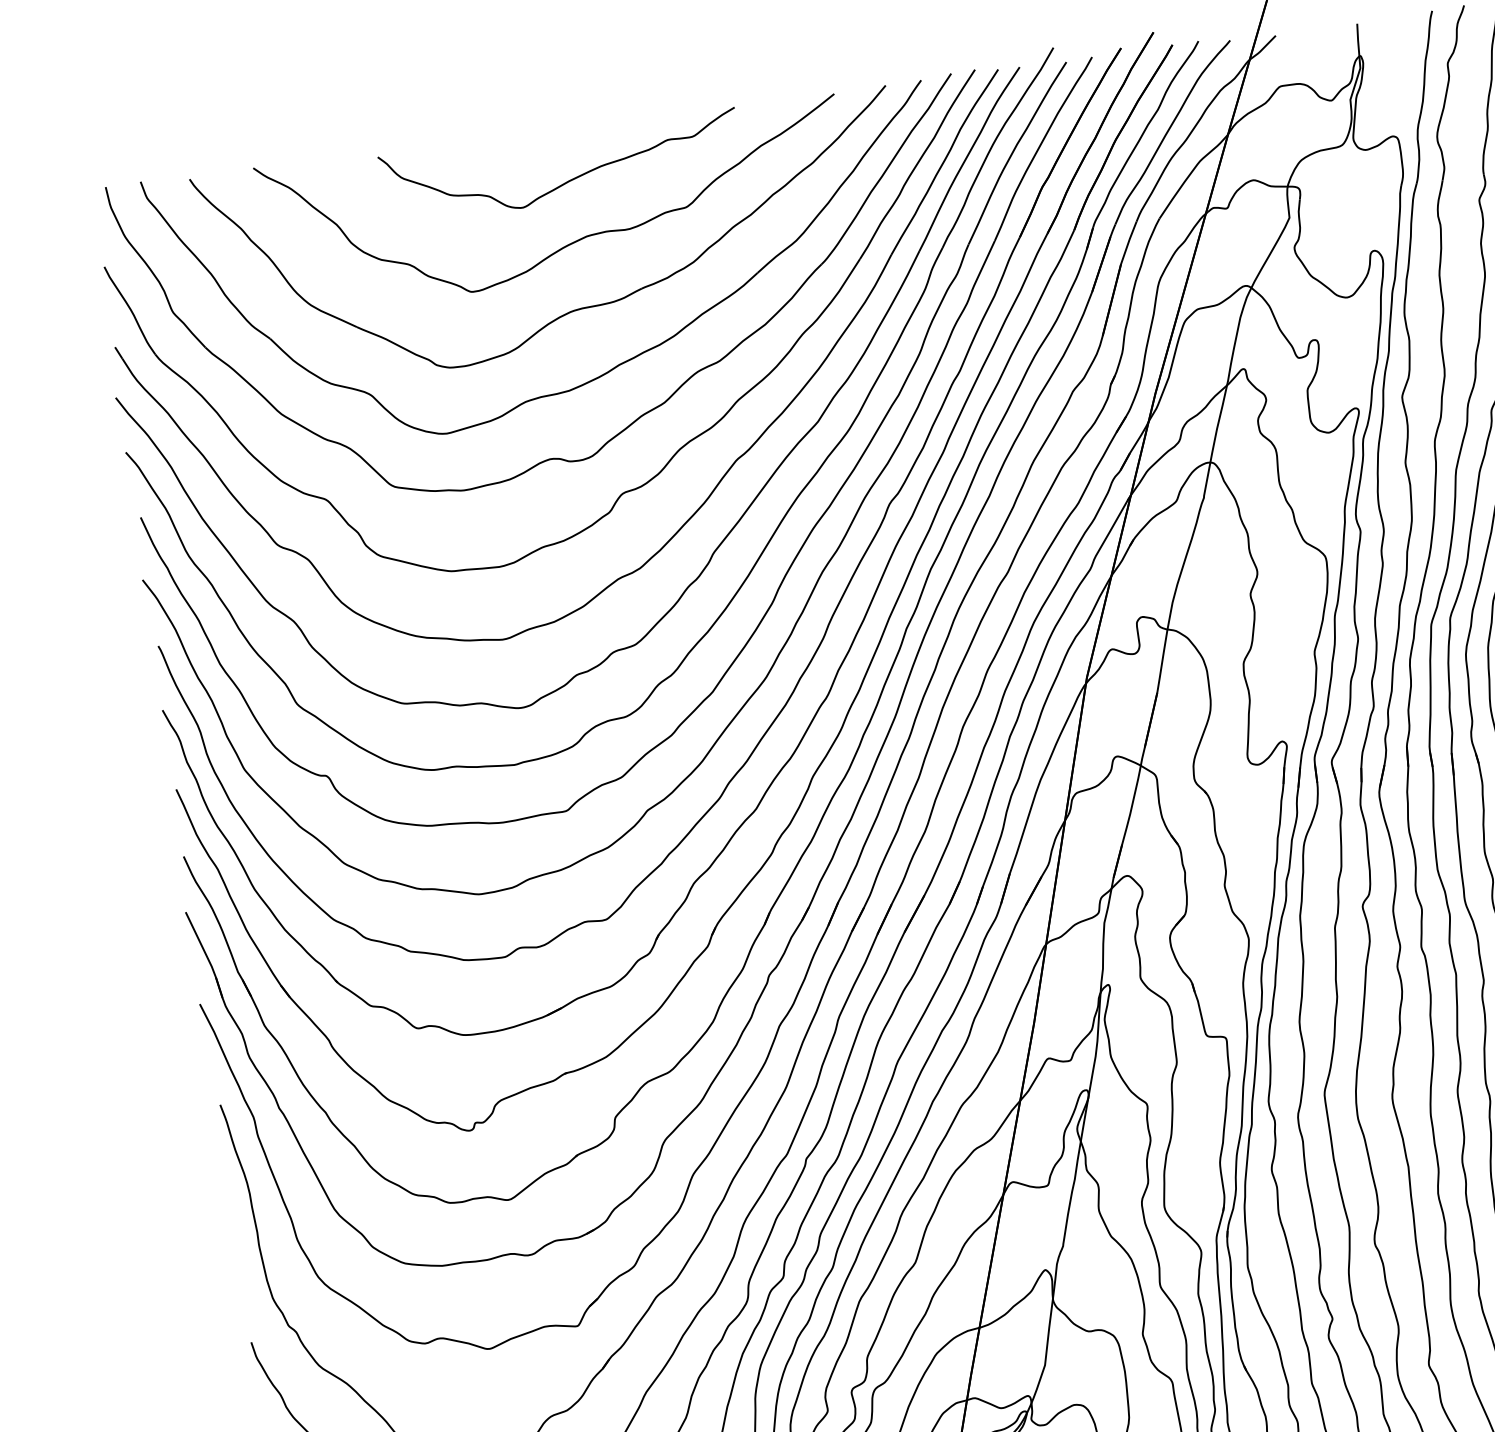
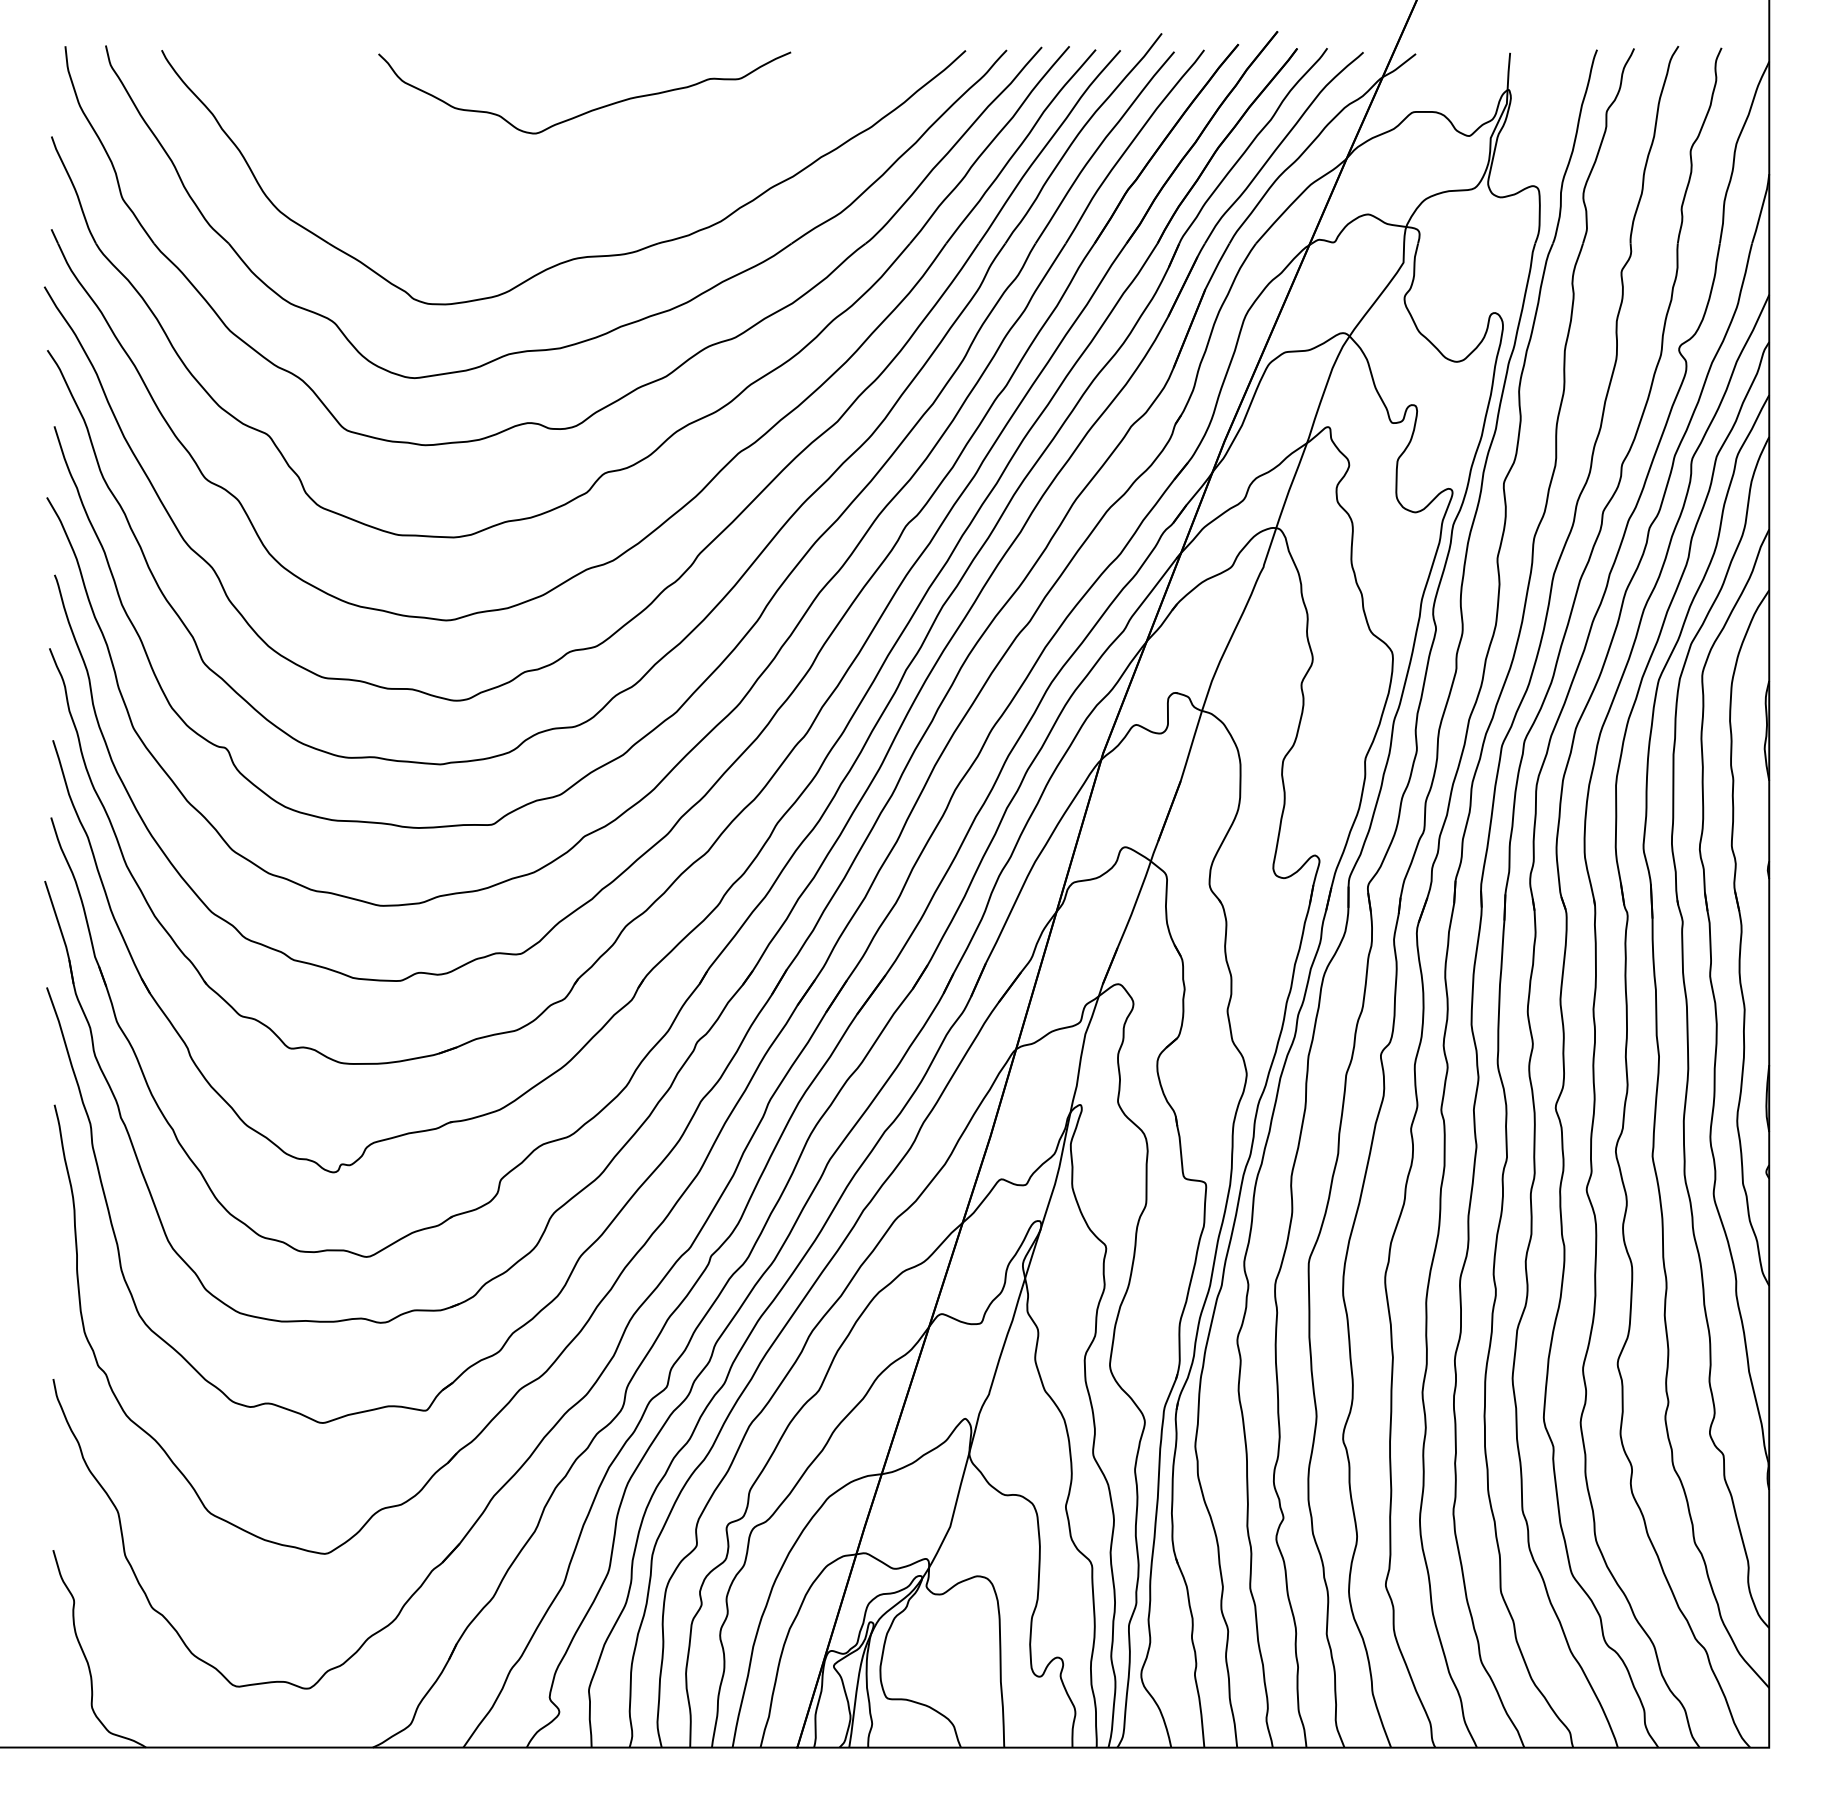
curve: (571, 242) -> (585, 180), removed

